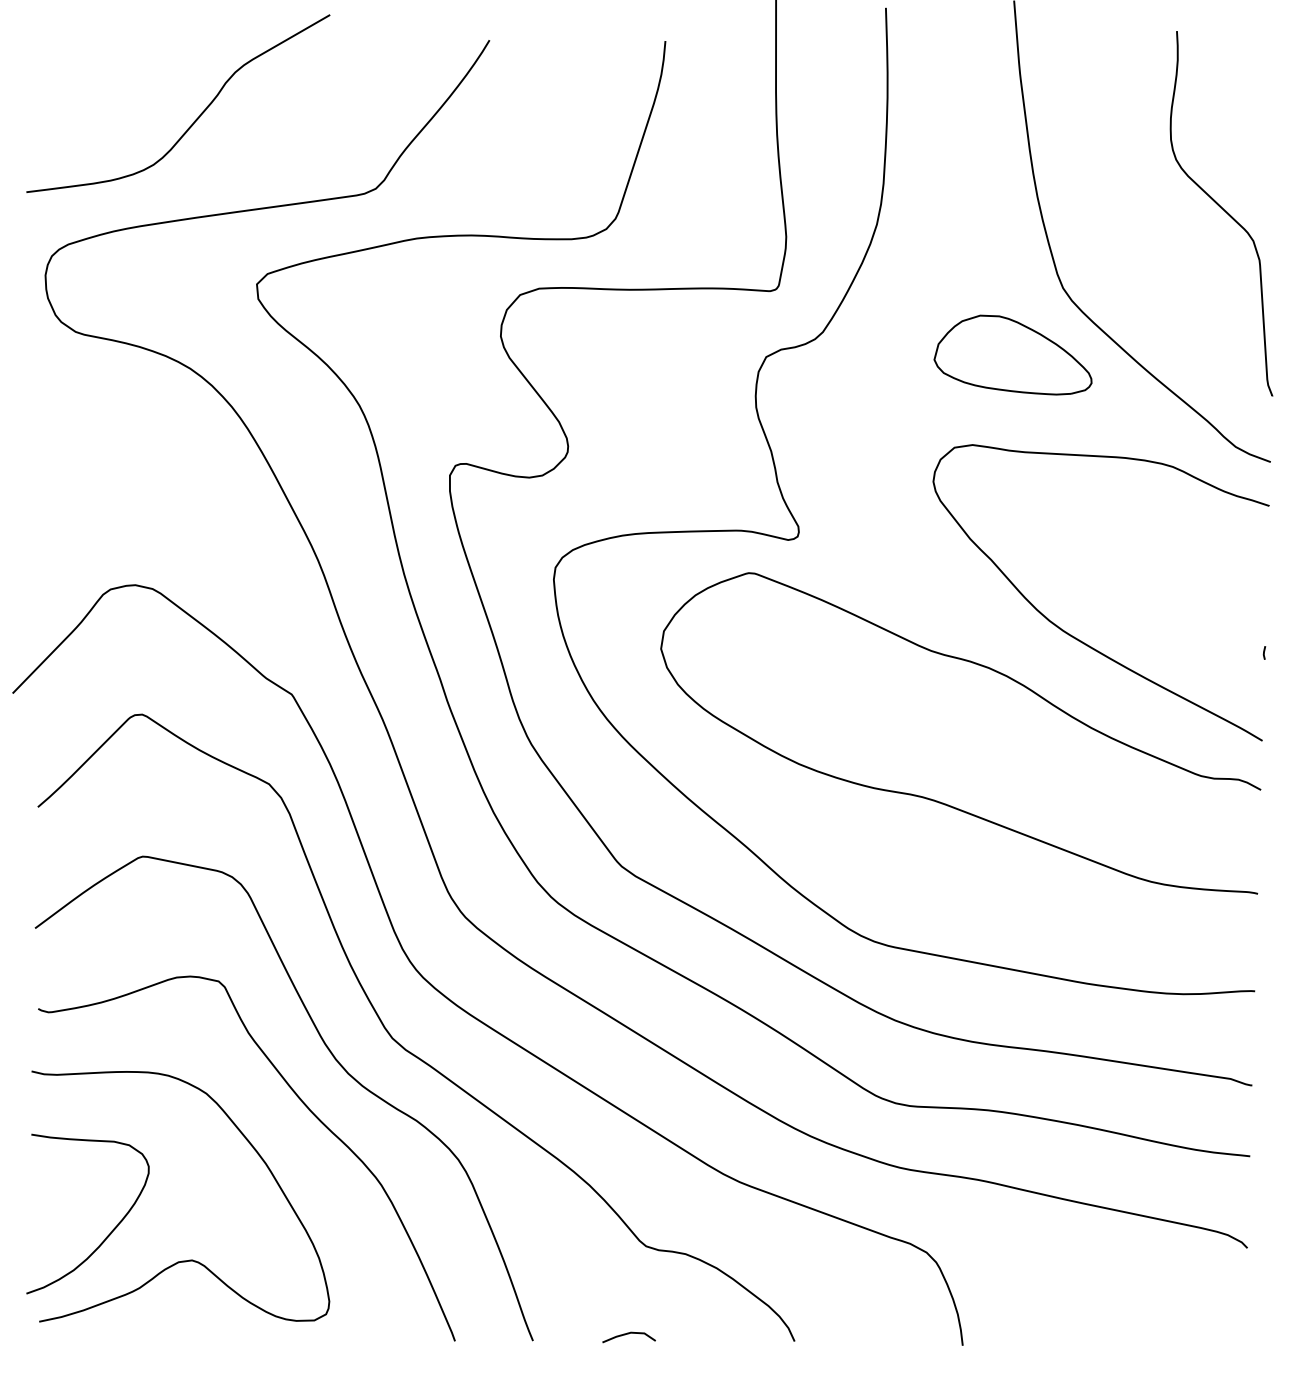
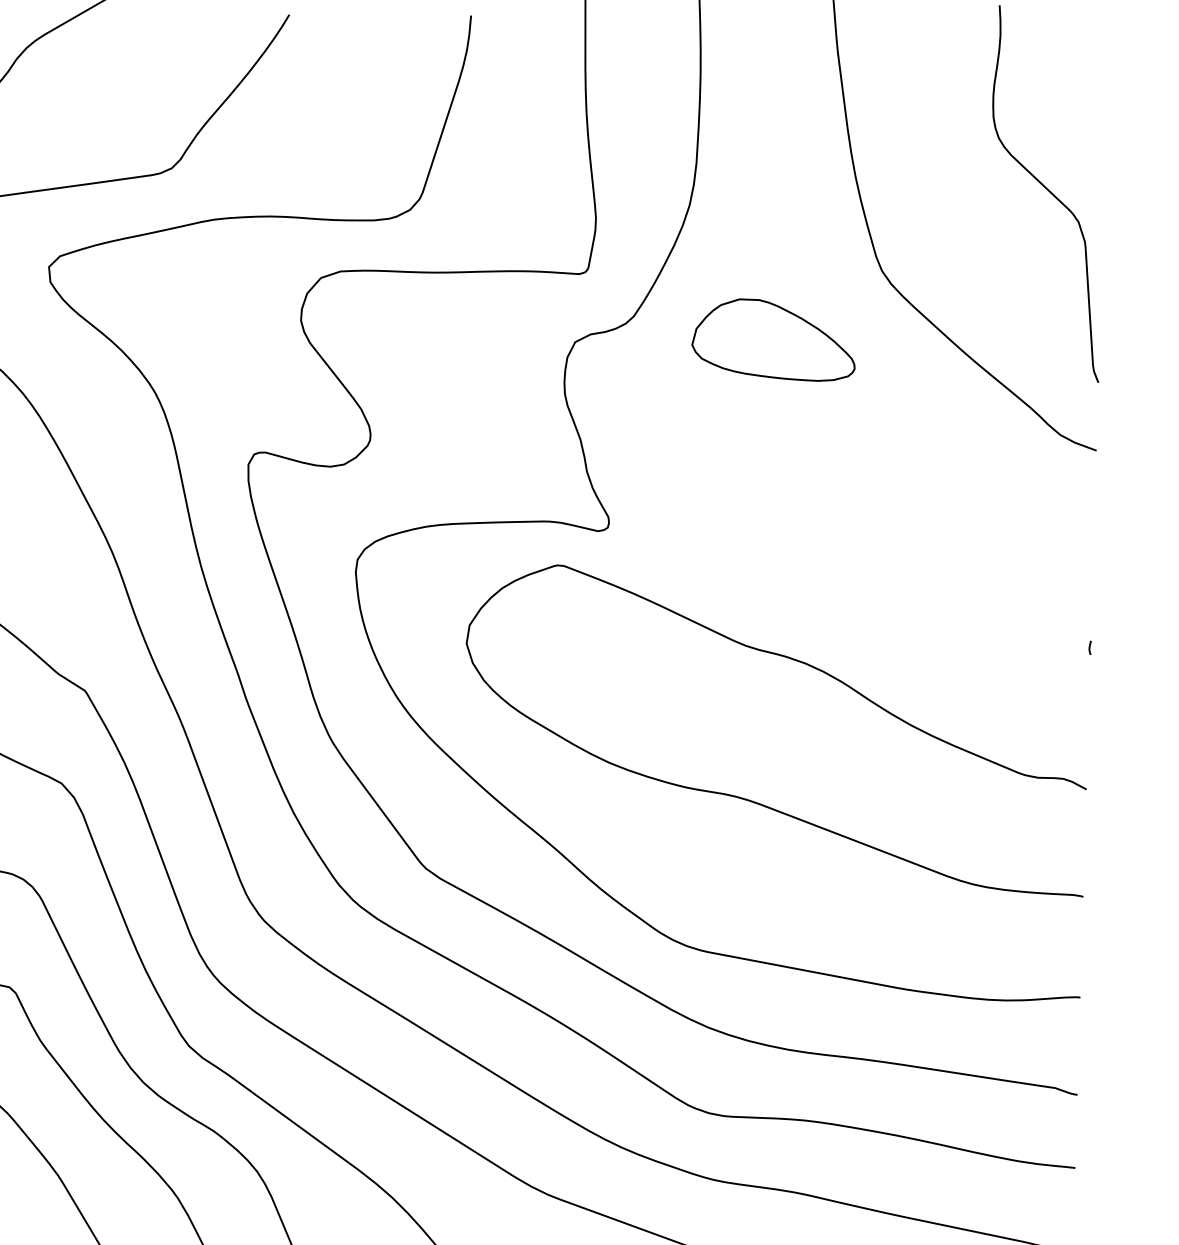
part: (1012, 354) -> (772, 339), moved
curve: (1076, 637) -> (895, 631), removed

